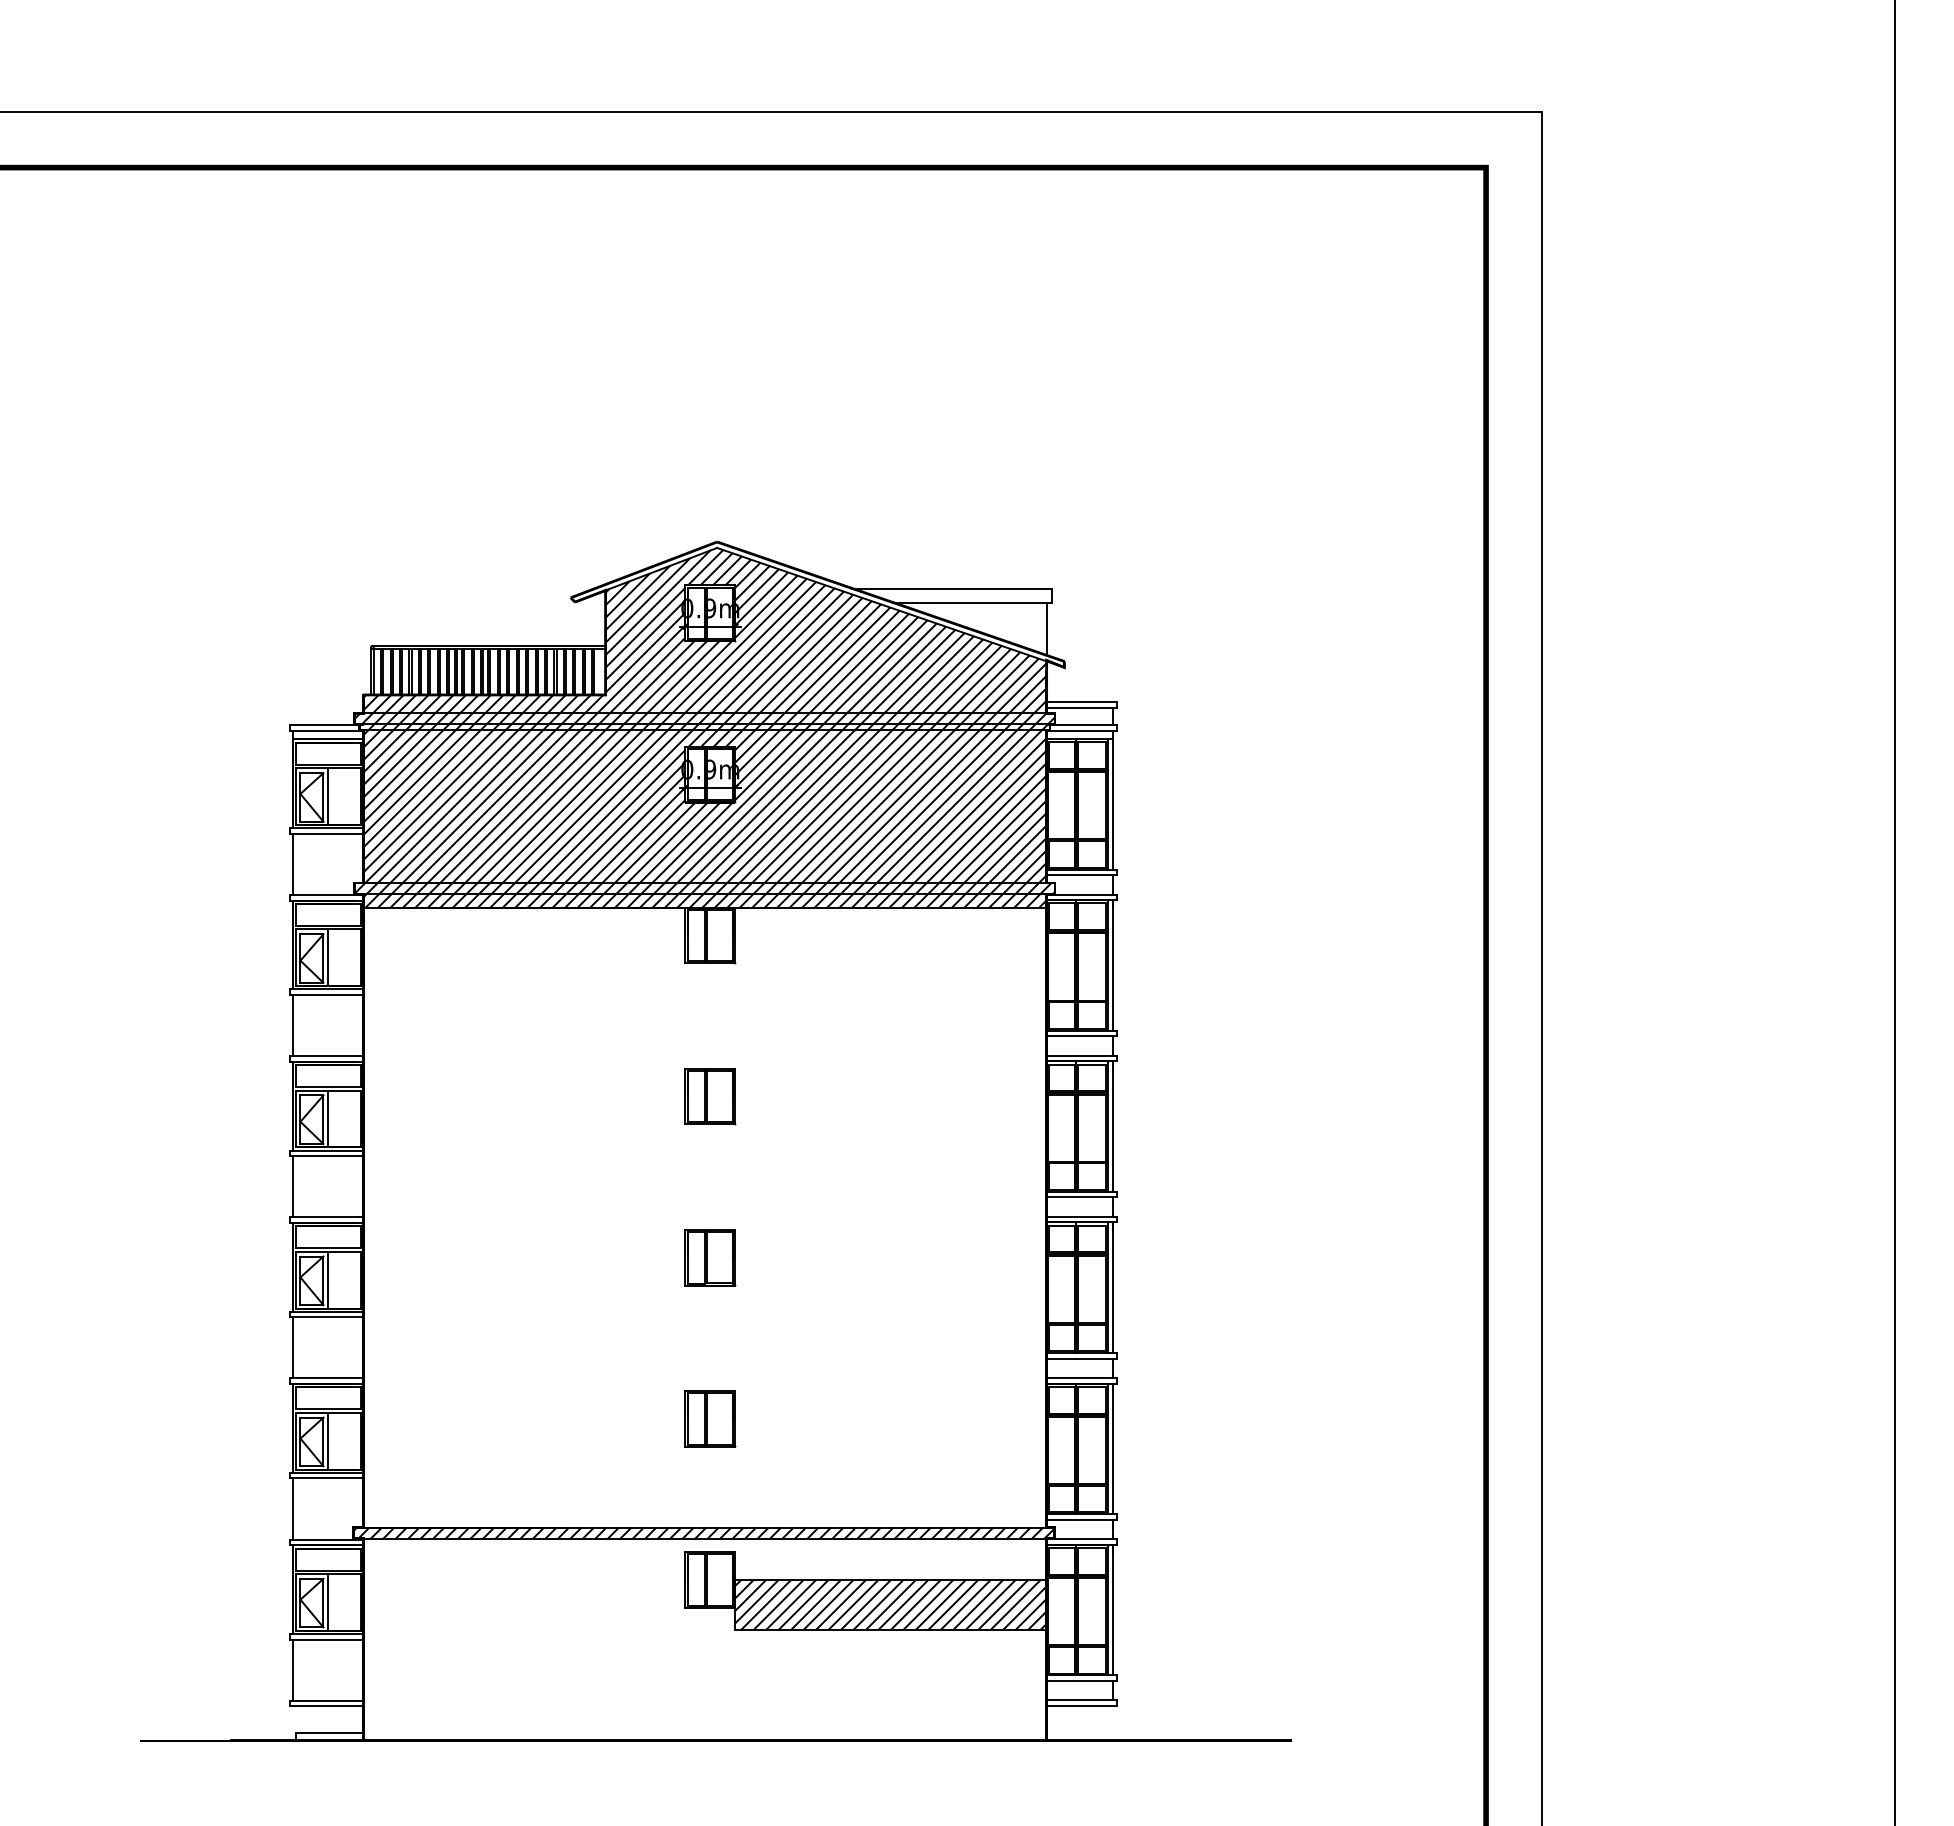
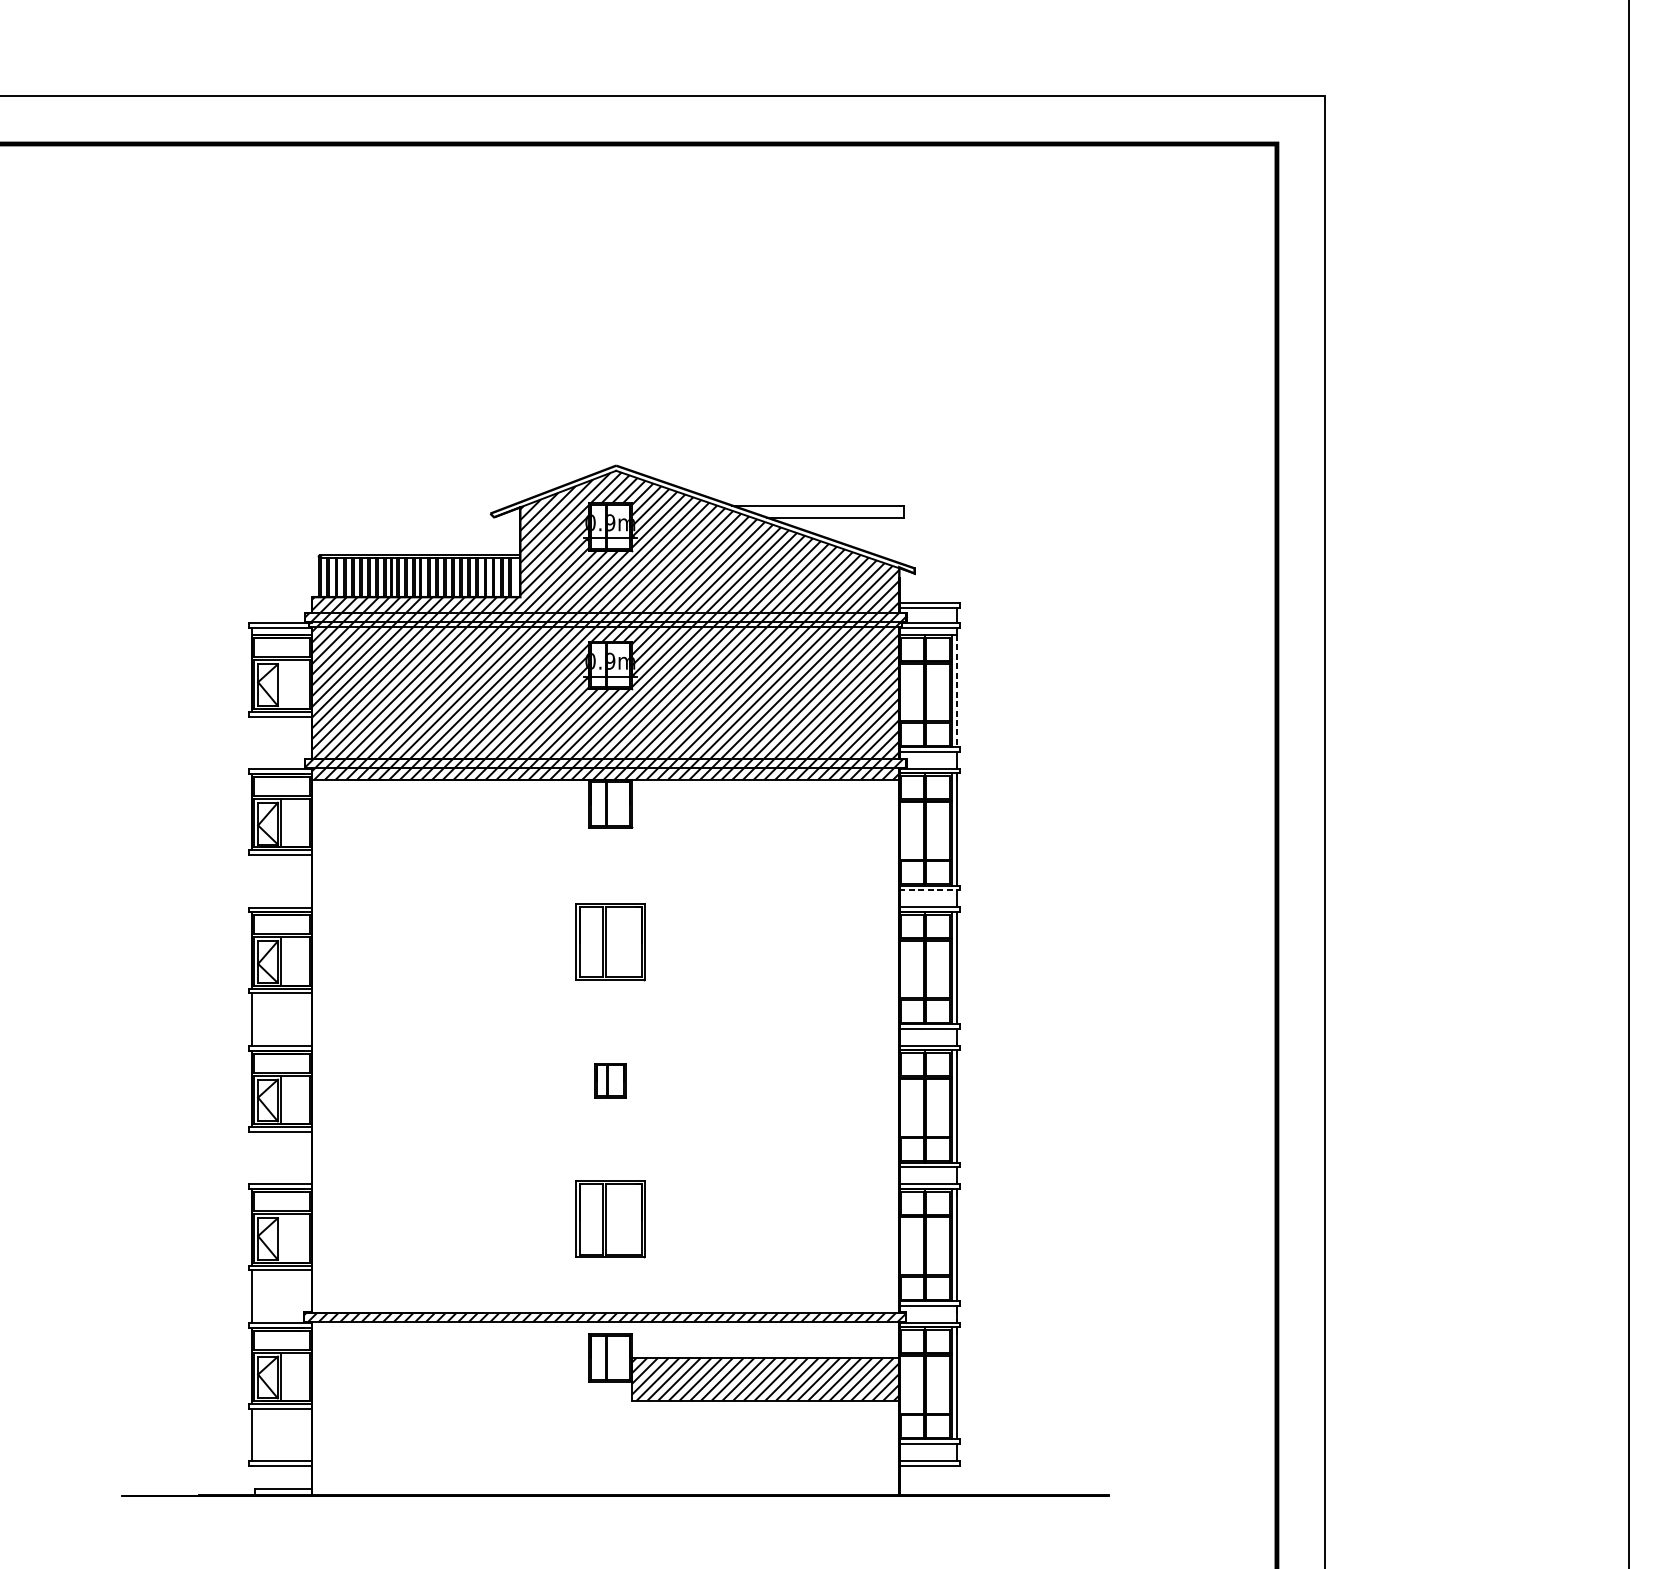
line: (1046, 628) -> (899, 540), removed
line: (327, 796) -> (281, 684), removed
line: (1113, 804) -> (956, 691), solid -> dashed
line: (292, 864) -> (251, 742), removed
line: (292, 1025) -> (251, 881), removed
line: (1082, 1036) -> (930, 890), solid -> dashed
part: (710, 1096) -> (610, 942), size x1.6
part: (710, 1257) -> (610, 1080), size x0.7
line: (292, 1347) -> (251, 1157), removed
part: (710, 1418) -> (610, 1218), size x1.6
line: (327, 1440) -> (281, 1237), removed

